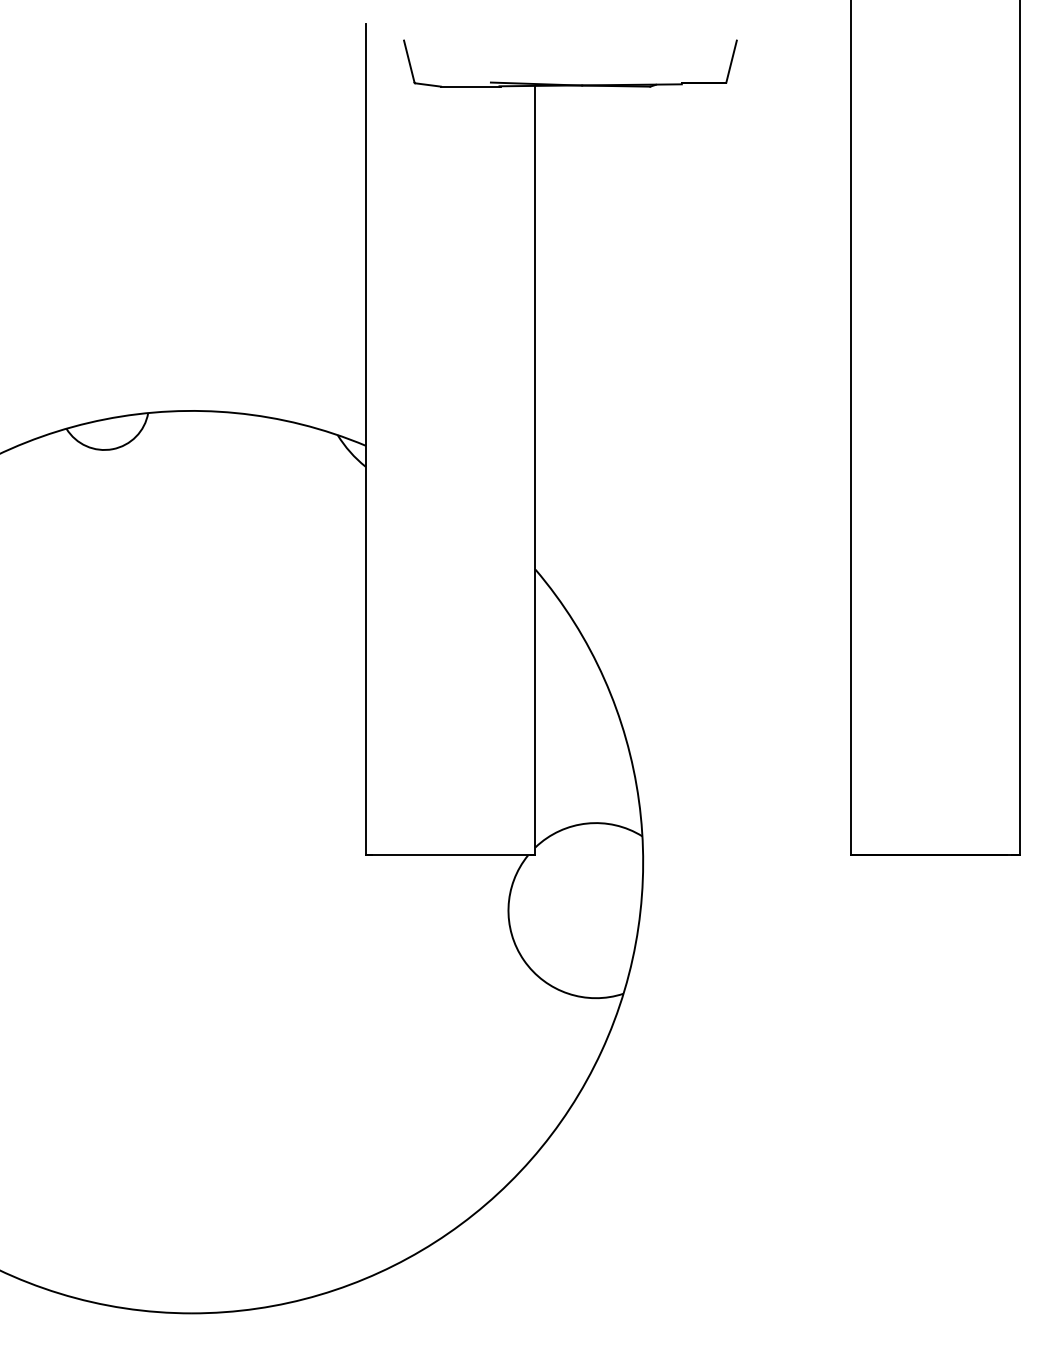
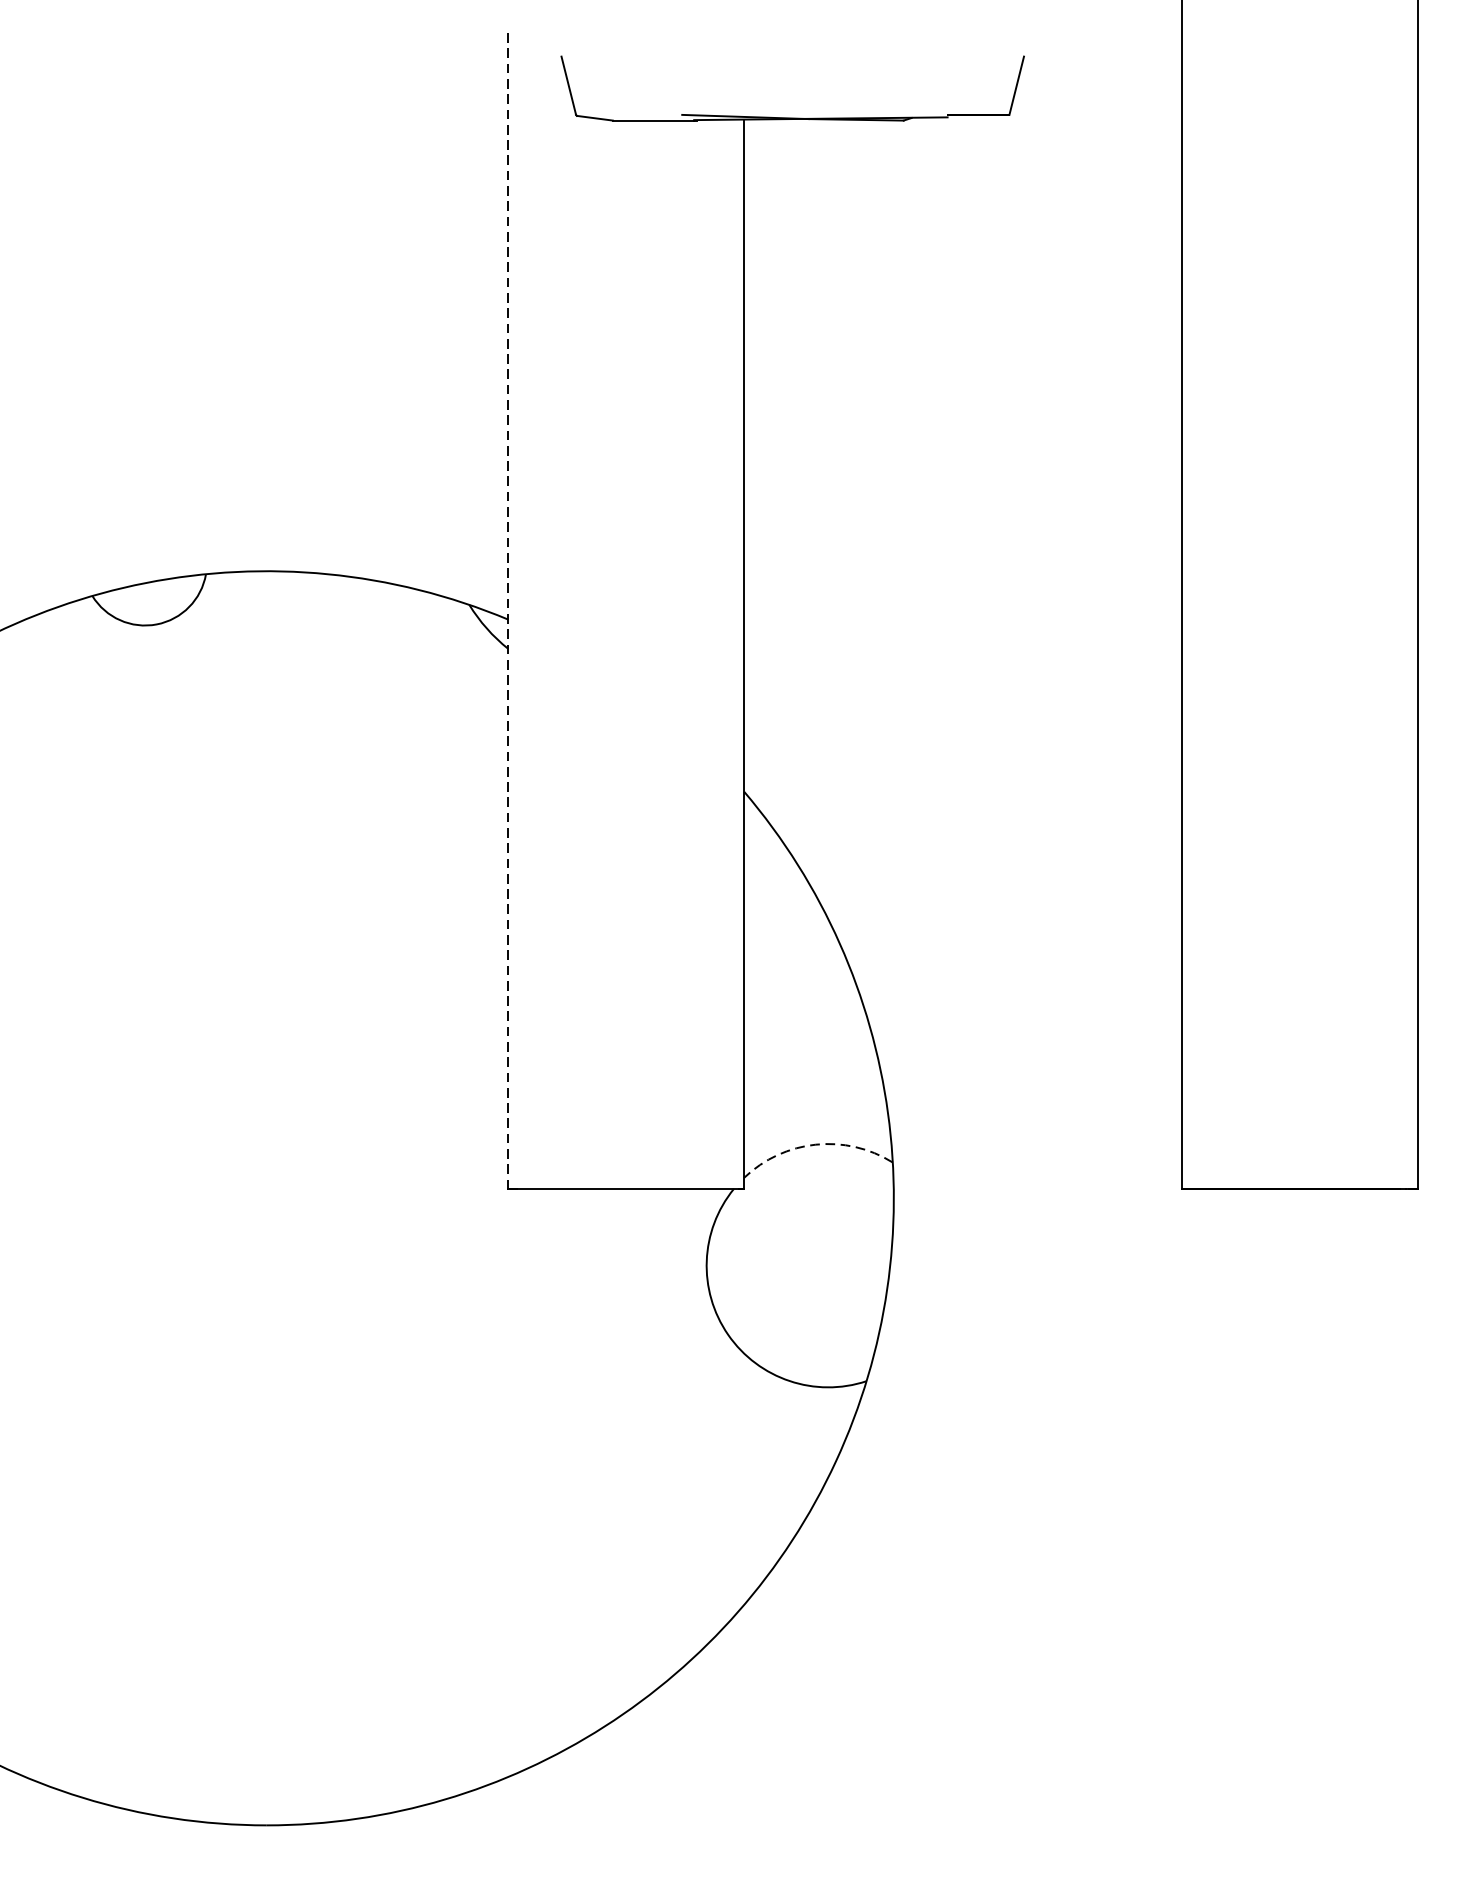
line: (365, 439) -> (507, 610), solid -> dashed
arc: (587, 823) -> (816, 1144), solid -> dashed

